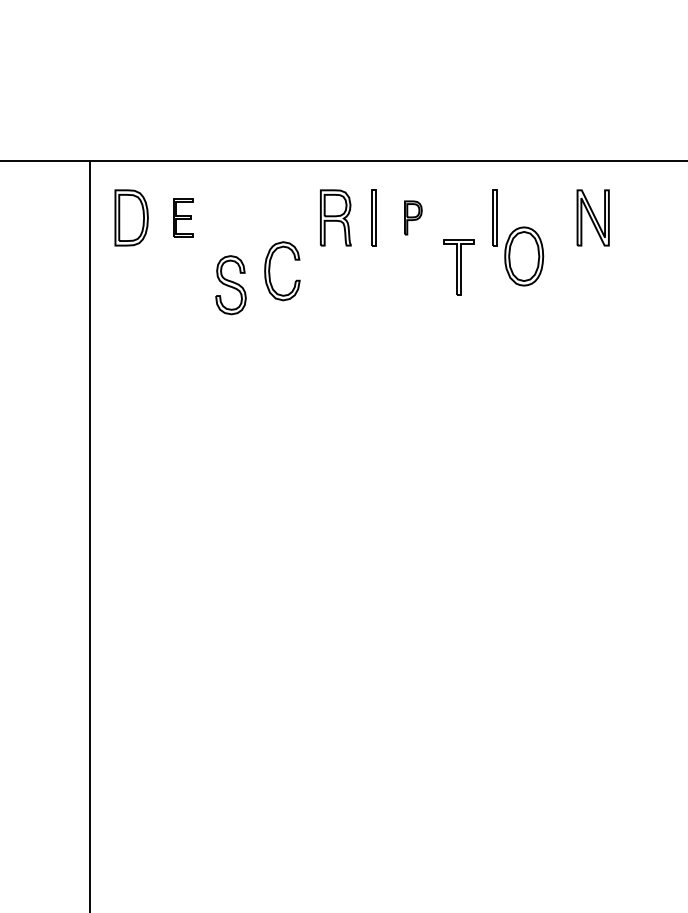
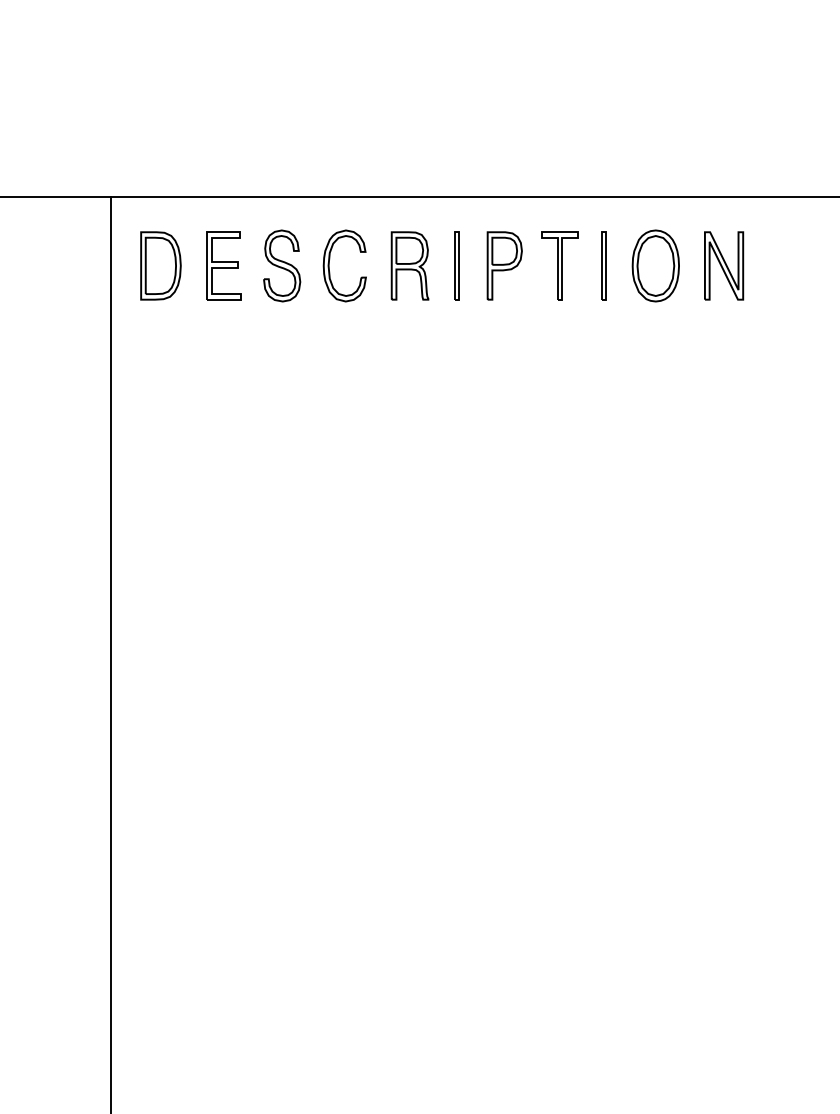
part: (182, 217) -> (223, 265), size x1.43
part: (413, 217) -> (504, 265), size x1.67
part: (523, 256) -> (655, 265), moved
part: (458, 266) -> (559, 265), moved
part: (269, 270) -> (329, 265), moved
part: (231, 284) -> (282, 265), moved

